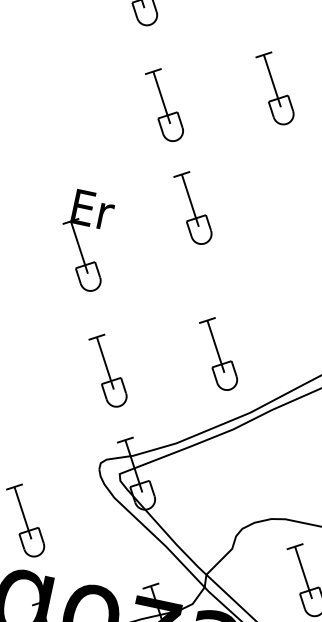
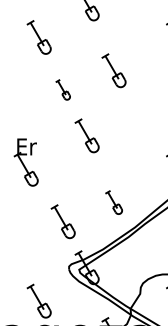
part: (163, 103) -> (62, 89), size x0.6
part: (83, 240) -> (25, 162), moved
part: (217, 353) -> (113, 202), size x0.7

